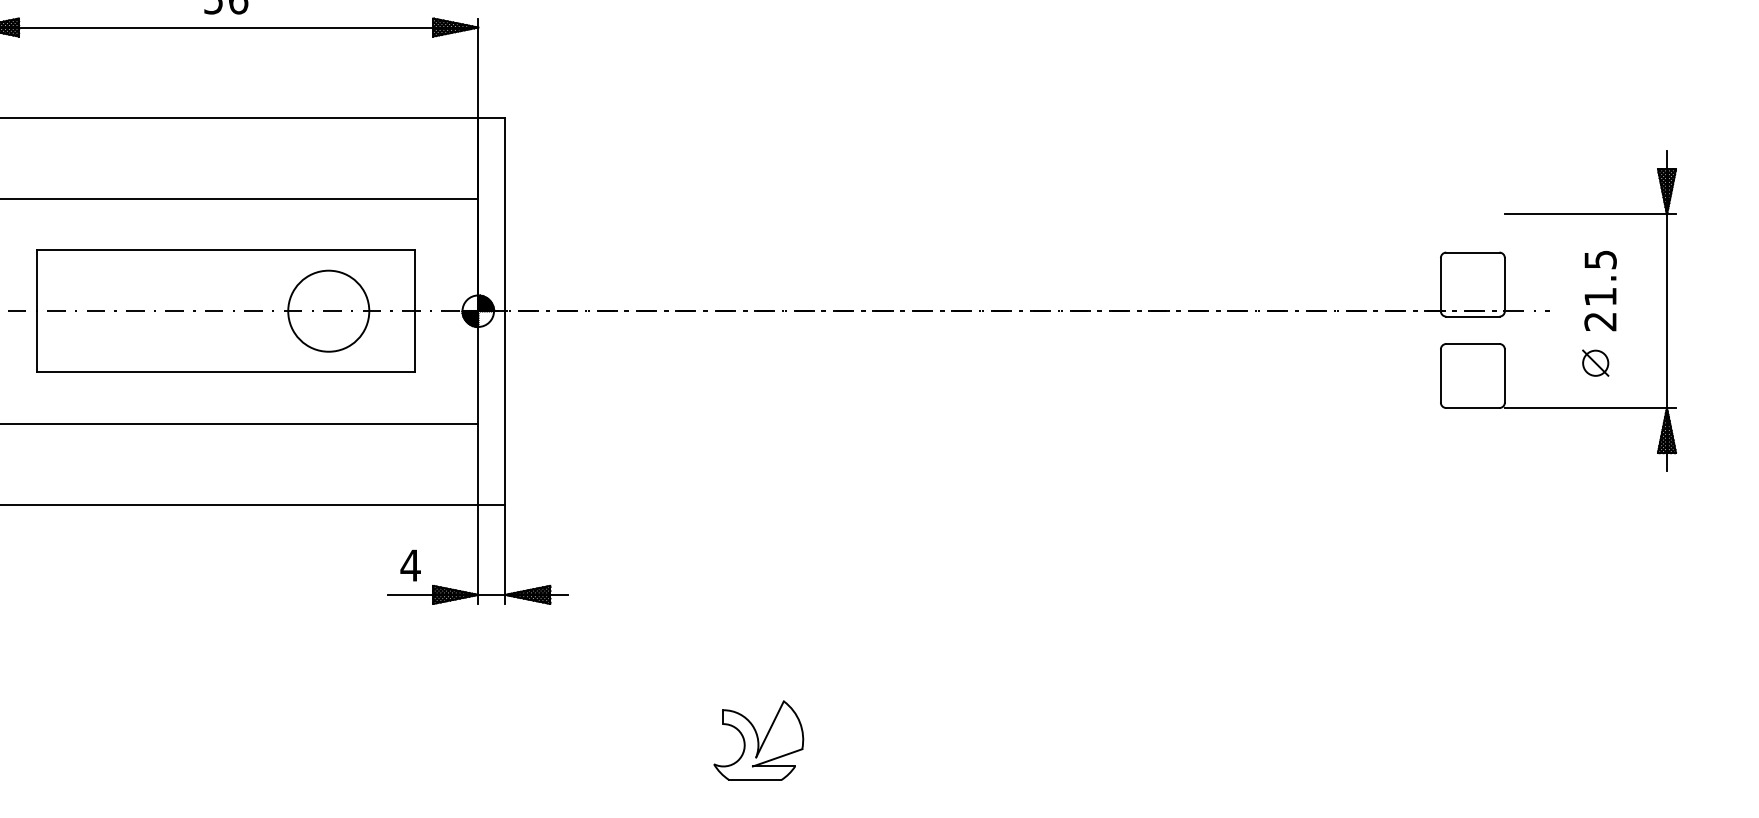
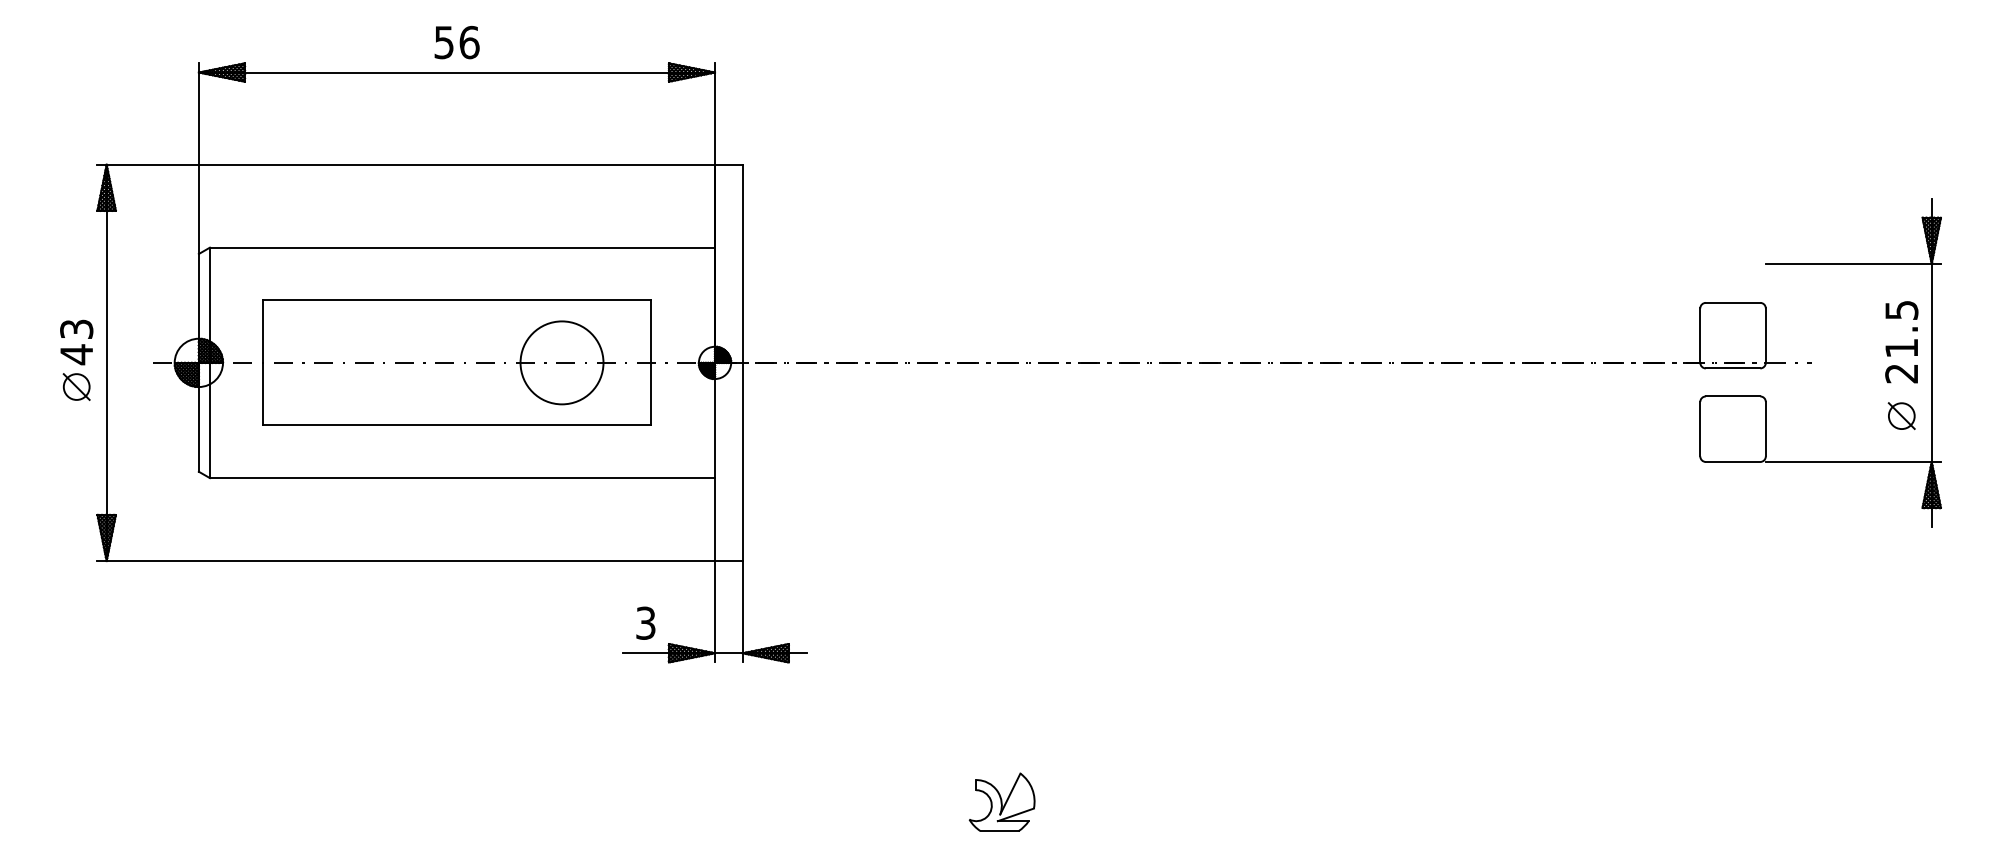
text: (1600, 291) -> (1901, 342), moved
part: (1595, 362) -> (1901, 415), moved
text: (410, 564) -> (645, 622), 4 -> 3
part: (758, 739) -> (1001, 801), size x0.71

